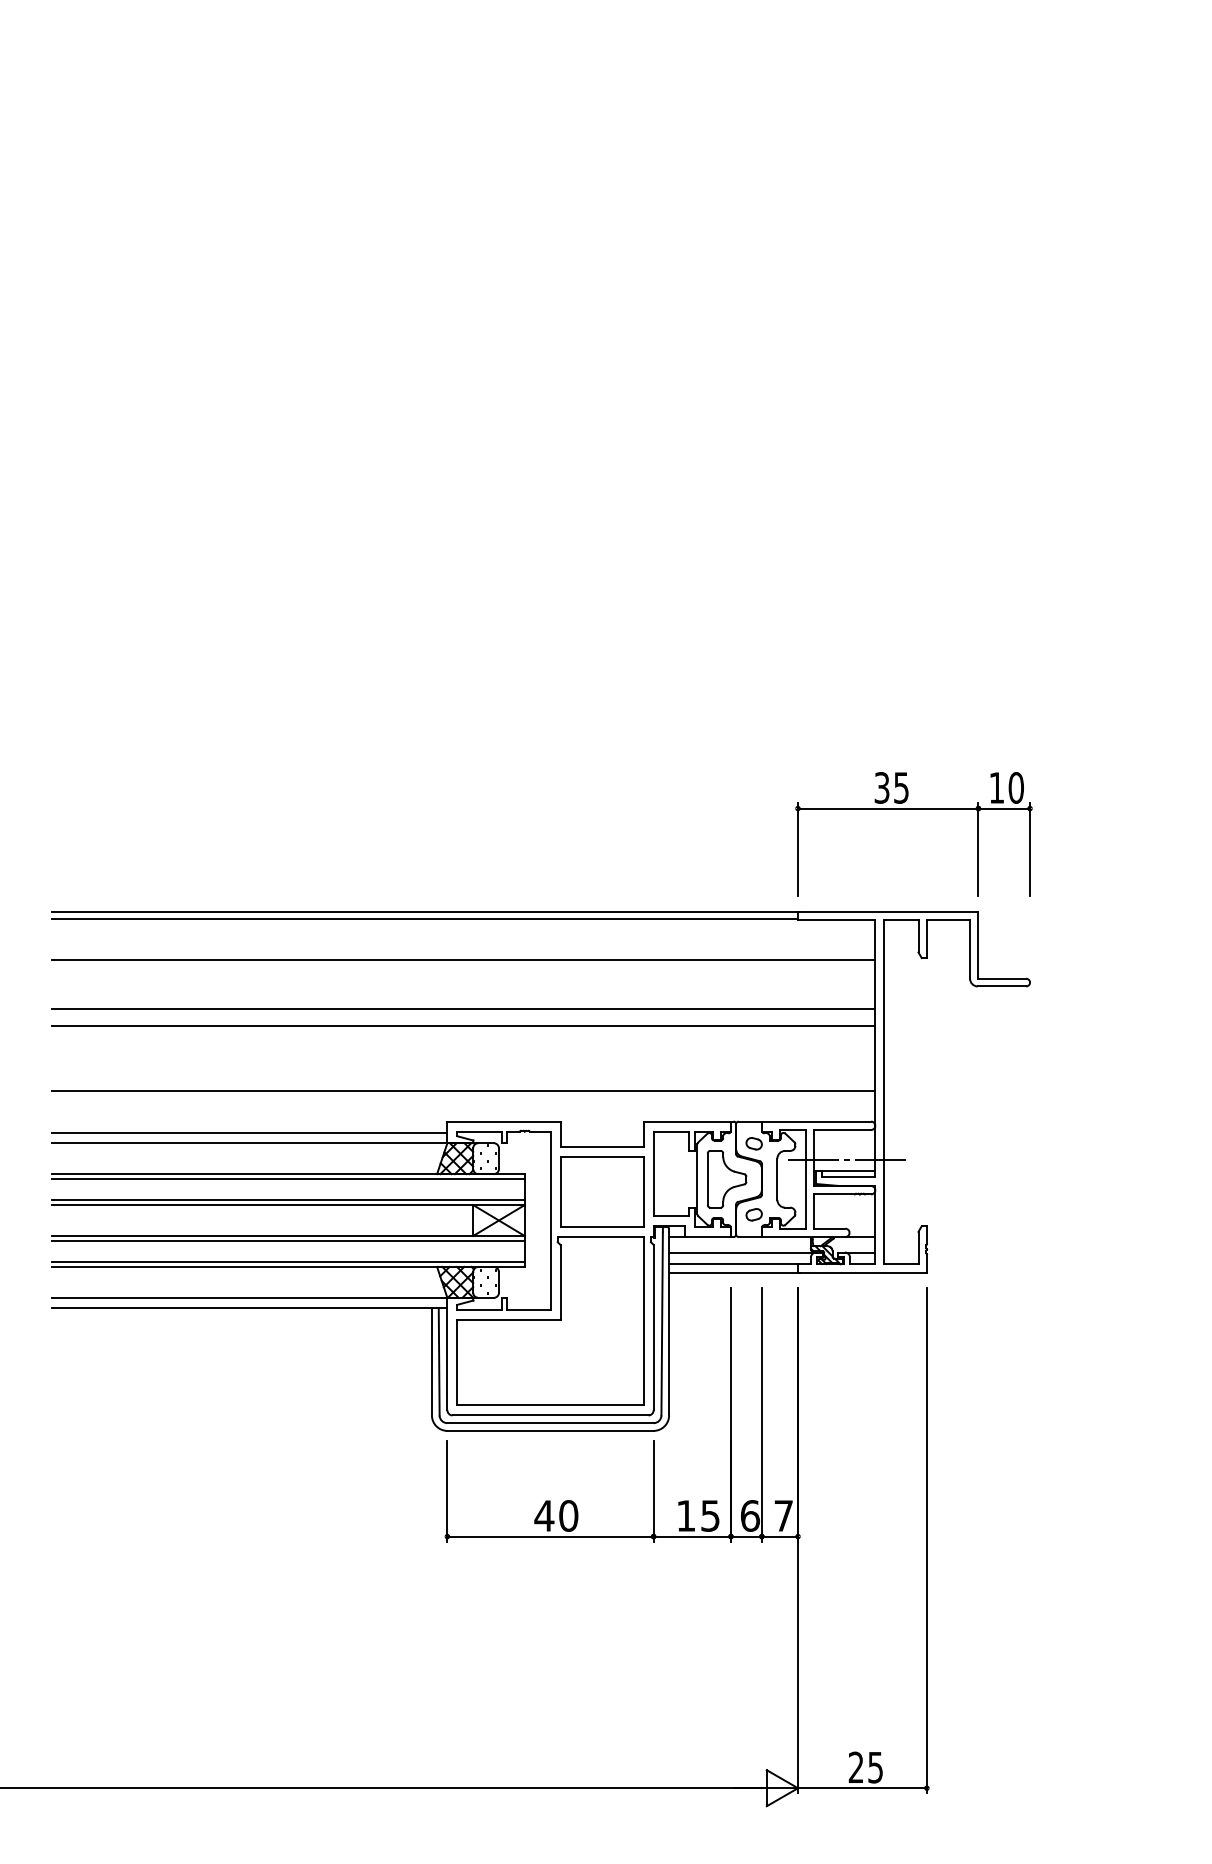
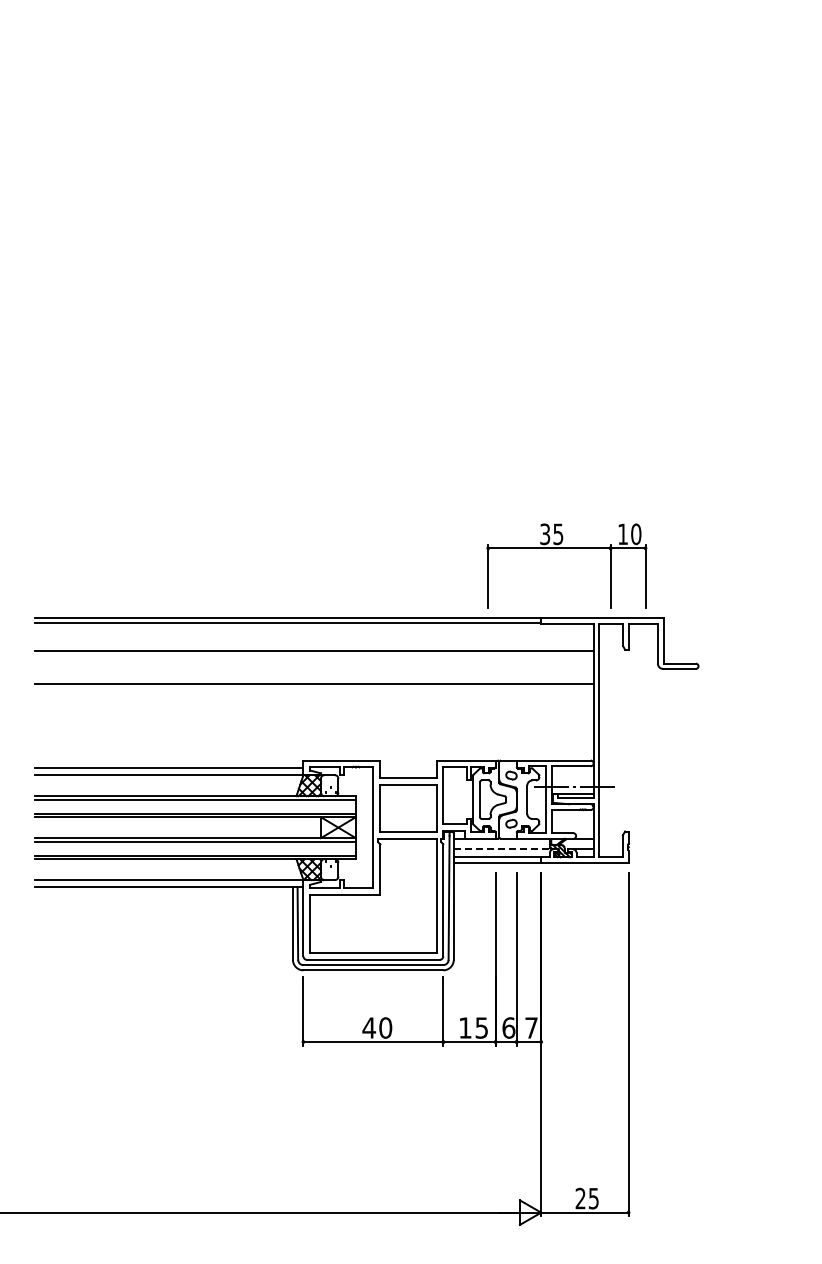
part: (913, 808) -> (566, 548), moved
line: (463, 1025) -> (314, 695), removed
line: (463, 1090) -> (314, 739), removed
line: (742, 1252) -> (503, 849), solid -> dashed

